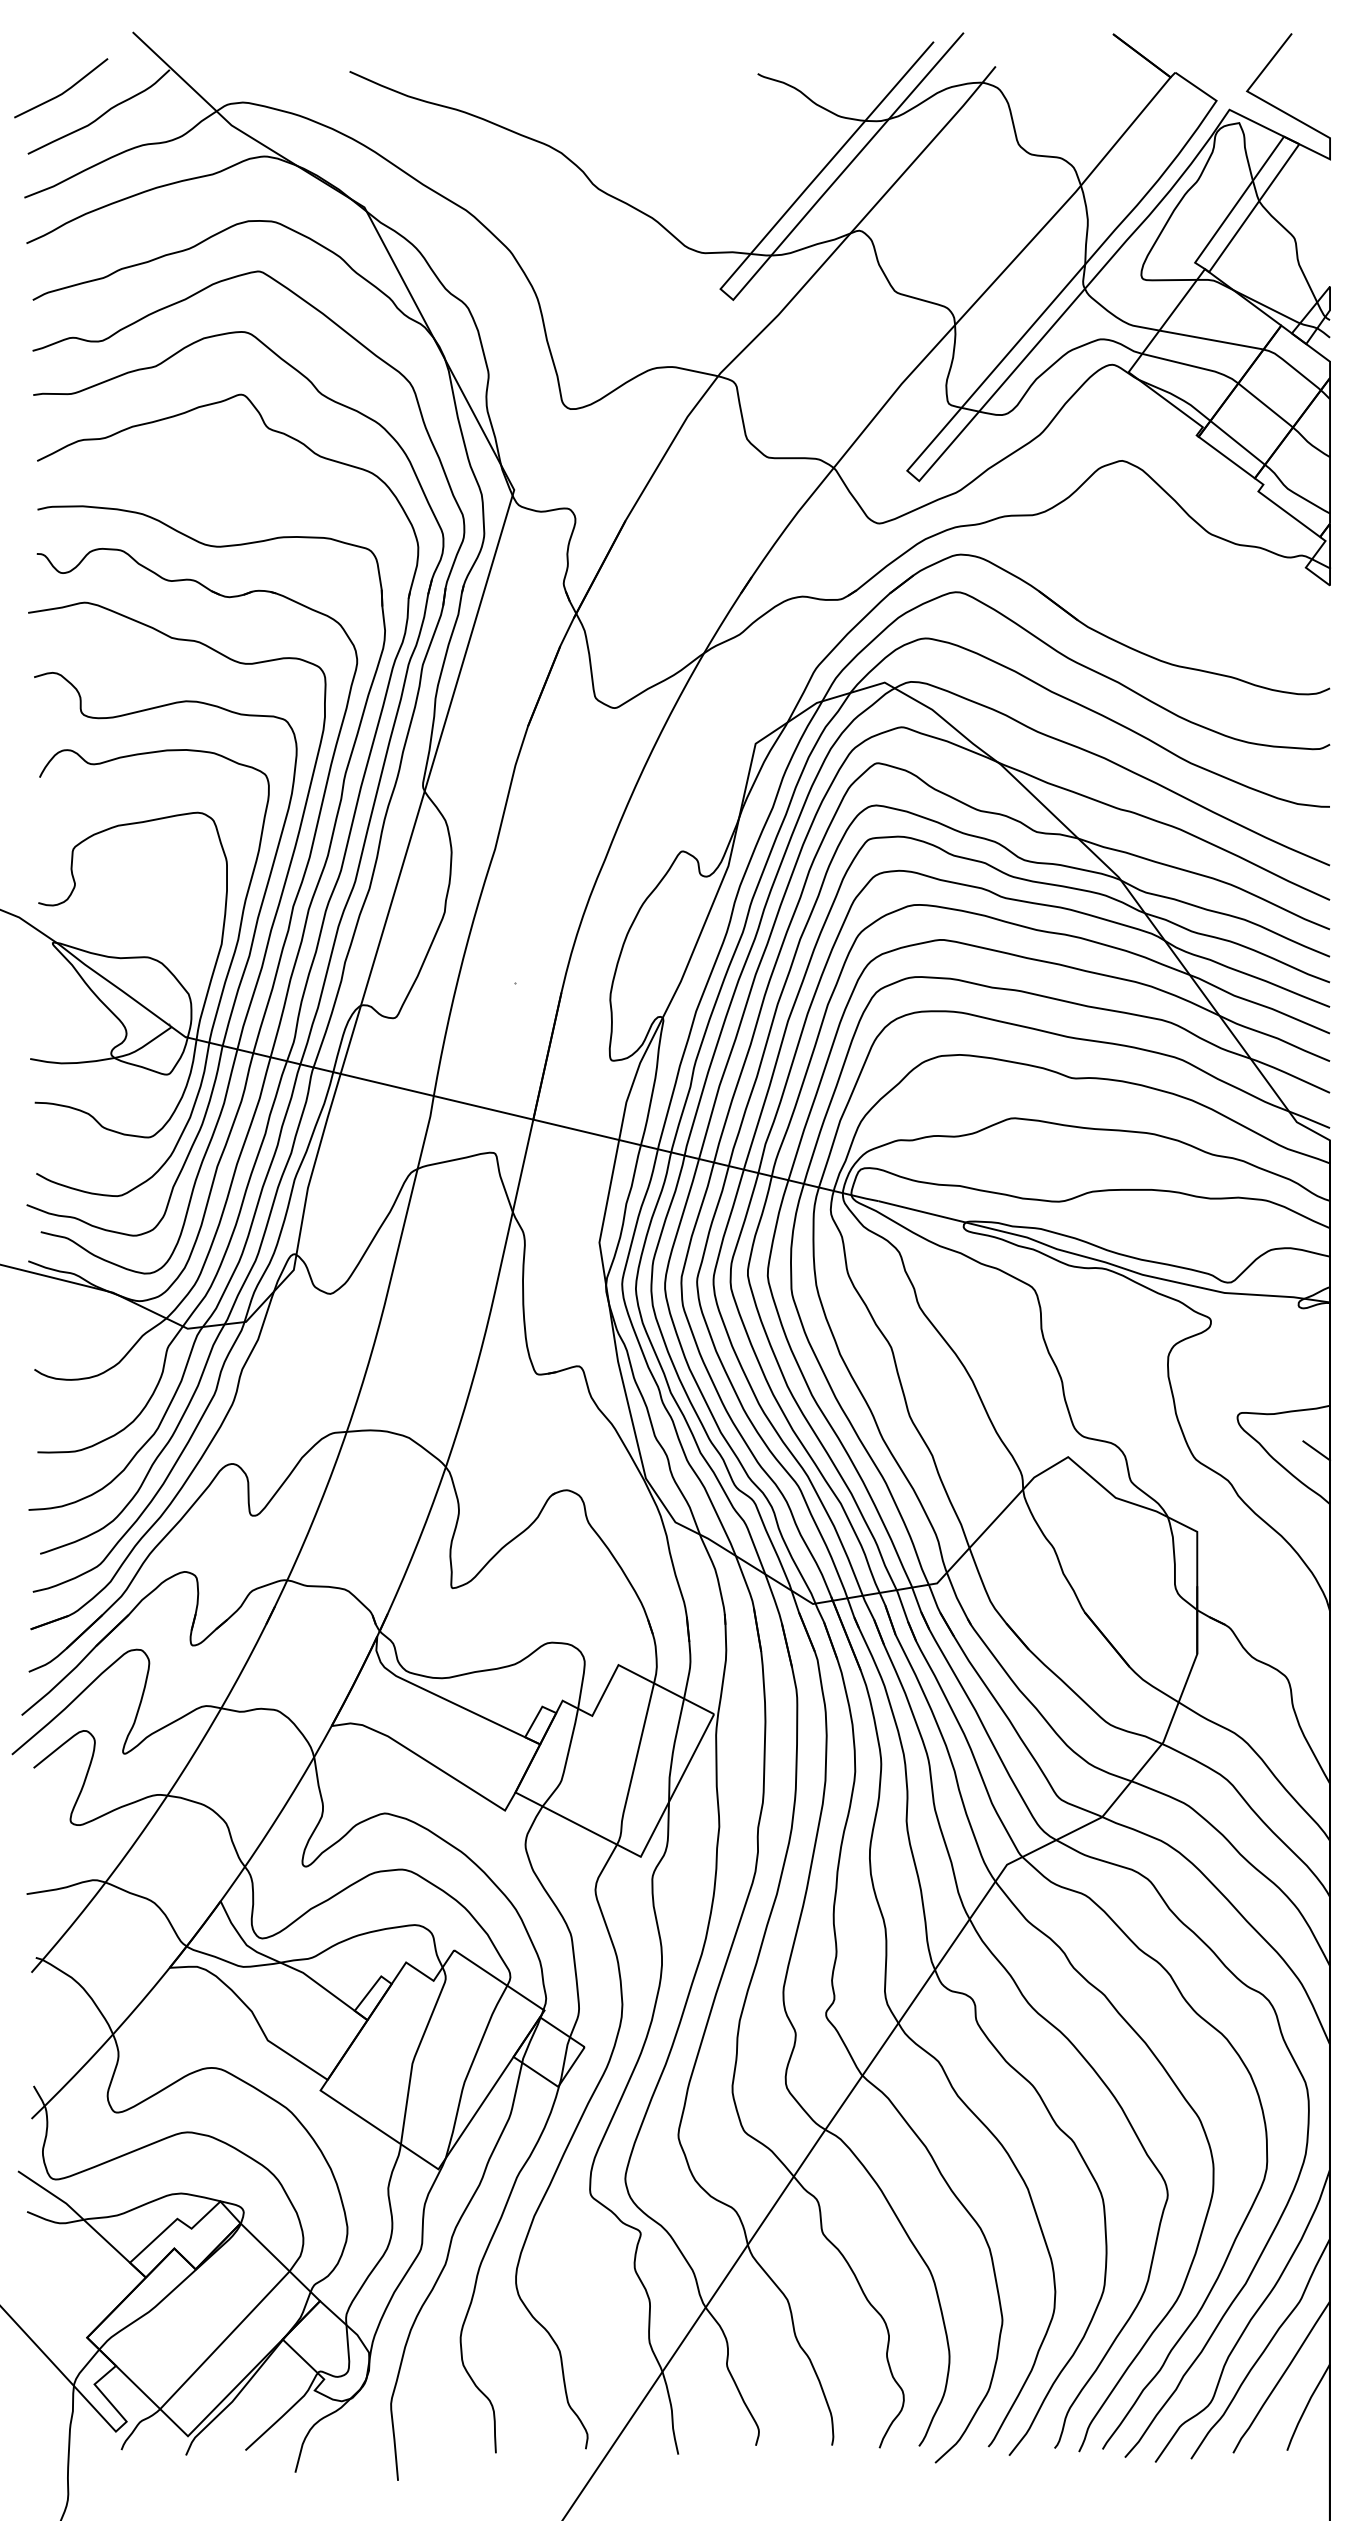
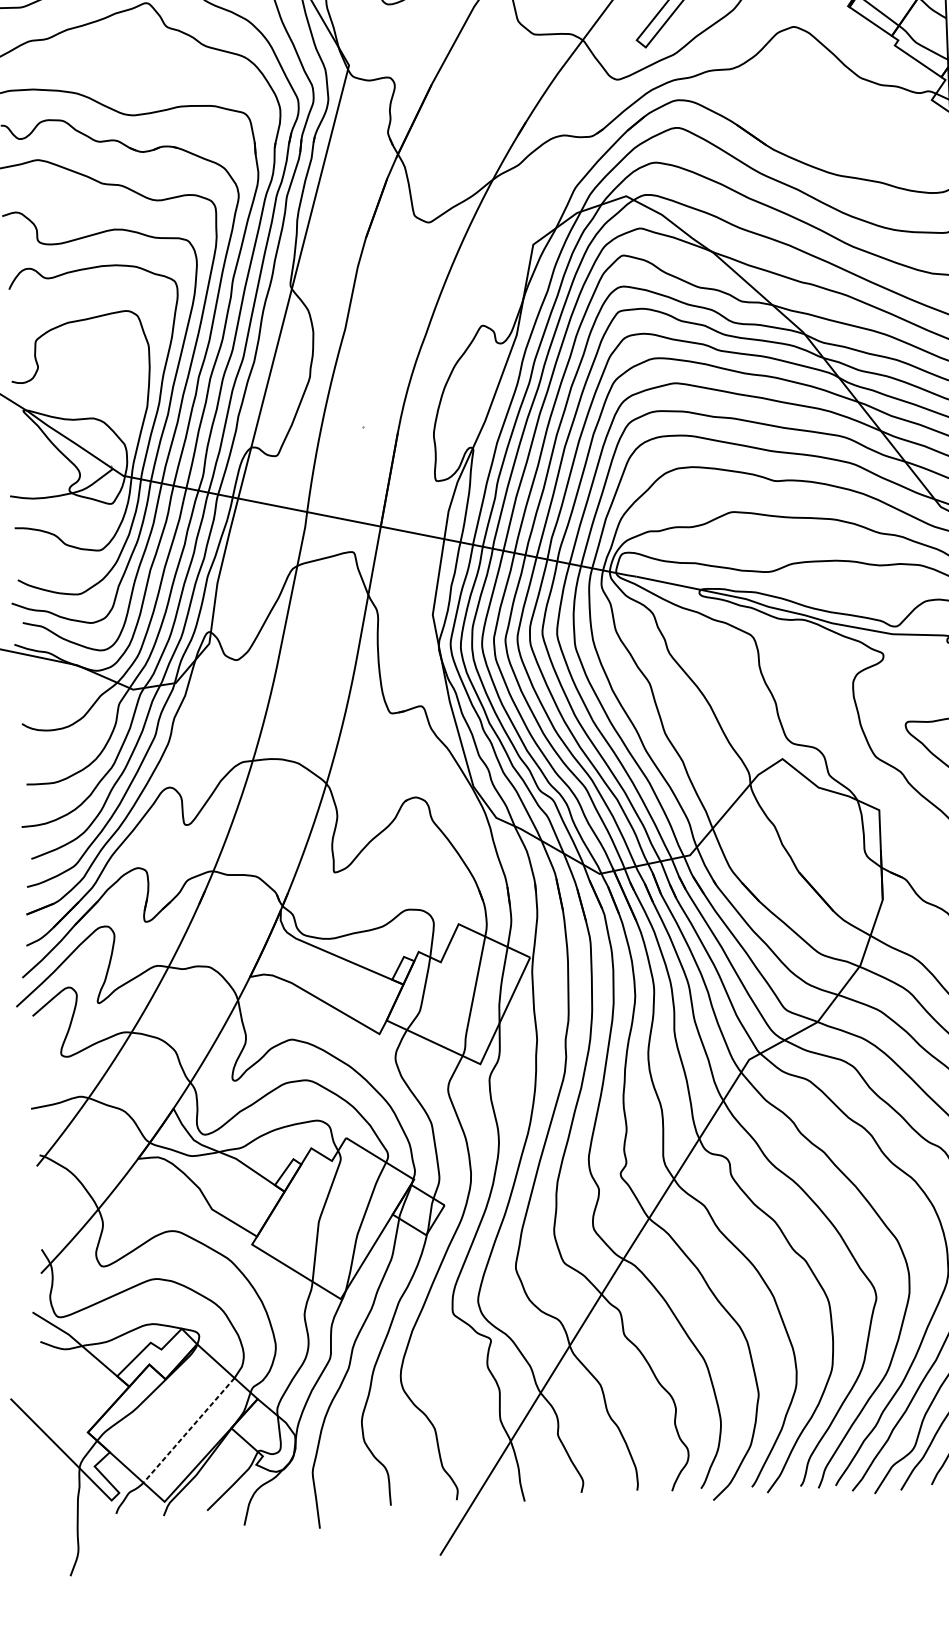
line: (224, 2340) -> (188, 1430), solid -> dashed

